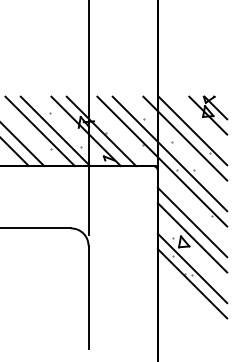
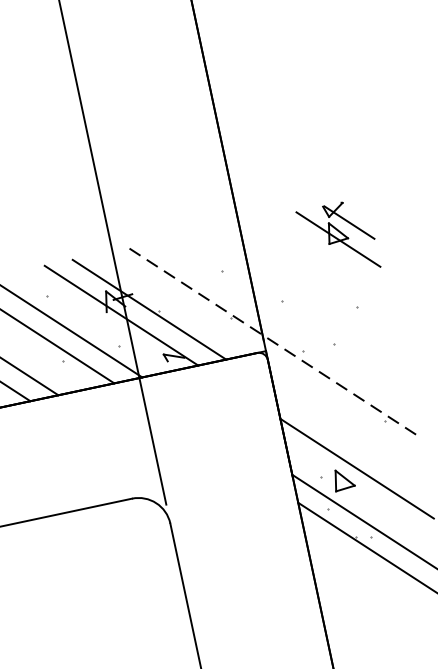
line: (192, 130) -> (315, 272), removed
line: (185, 138) -> (305, 290), removed
line: (169, 153) -> (282, 323), removed
line: (162, 161) -> (272, 341), solid -> dashed
line: (192, 222) -> (351, 440), removed

